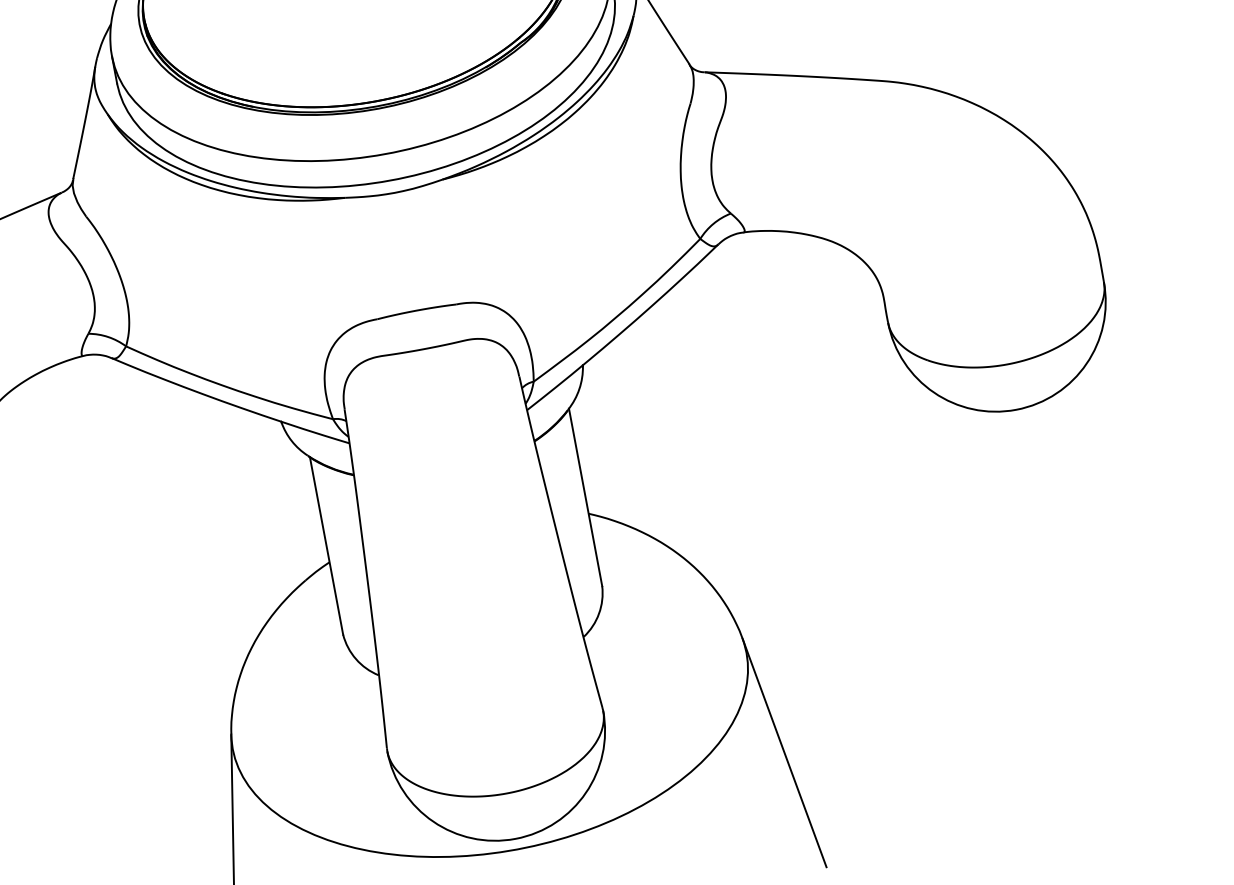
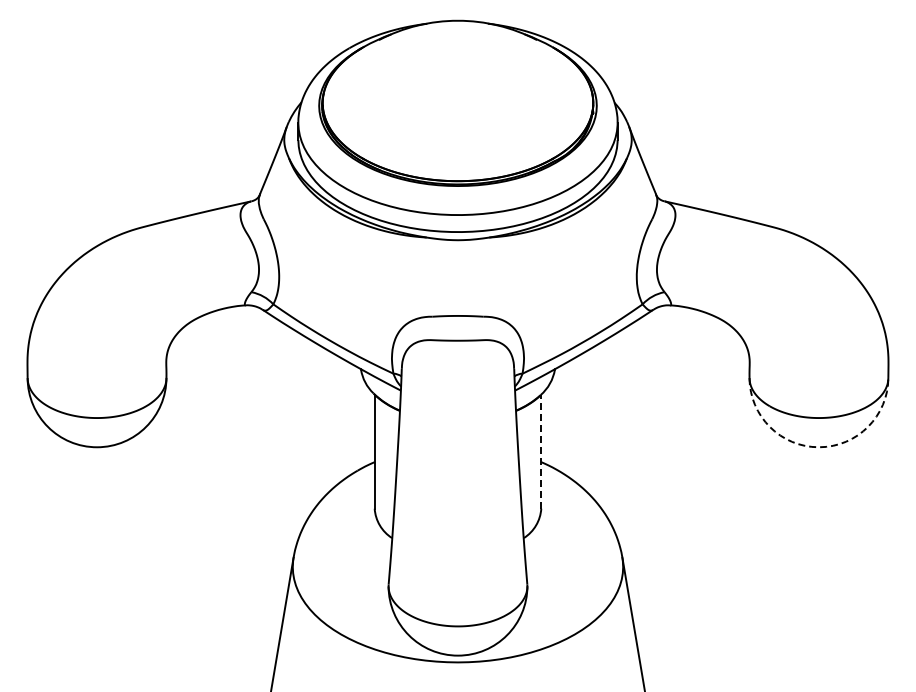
arc: (1017, 410) -> (819, 447), solid -> dashed
line: (585, 497) -> (541, 451), solid -> dashed

